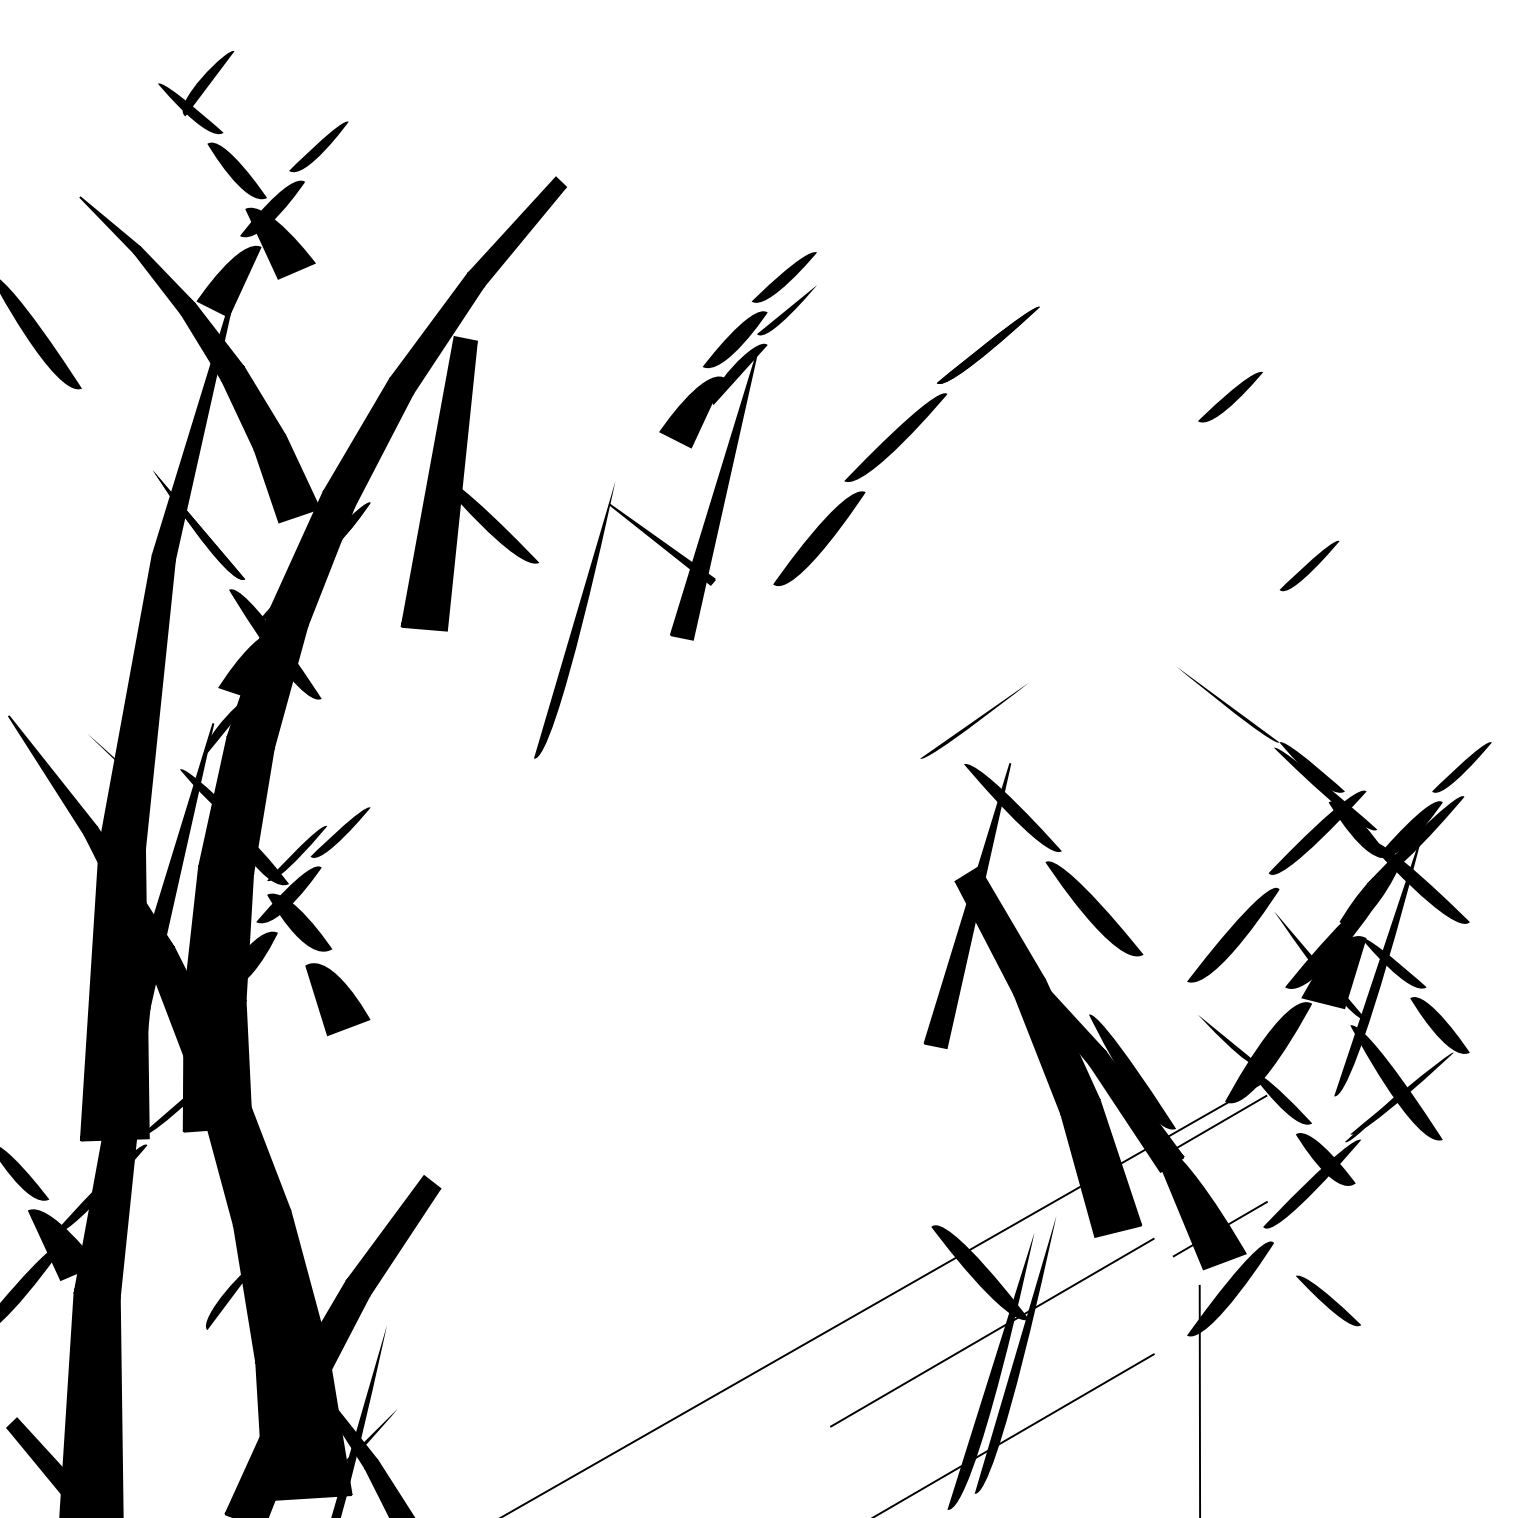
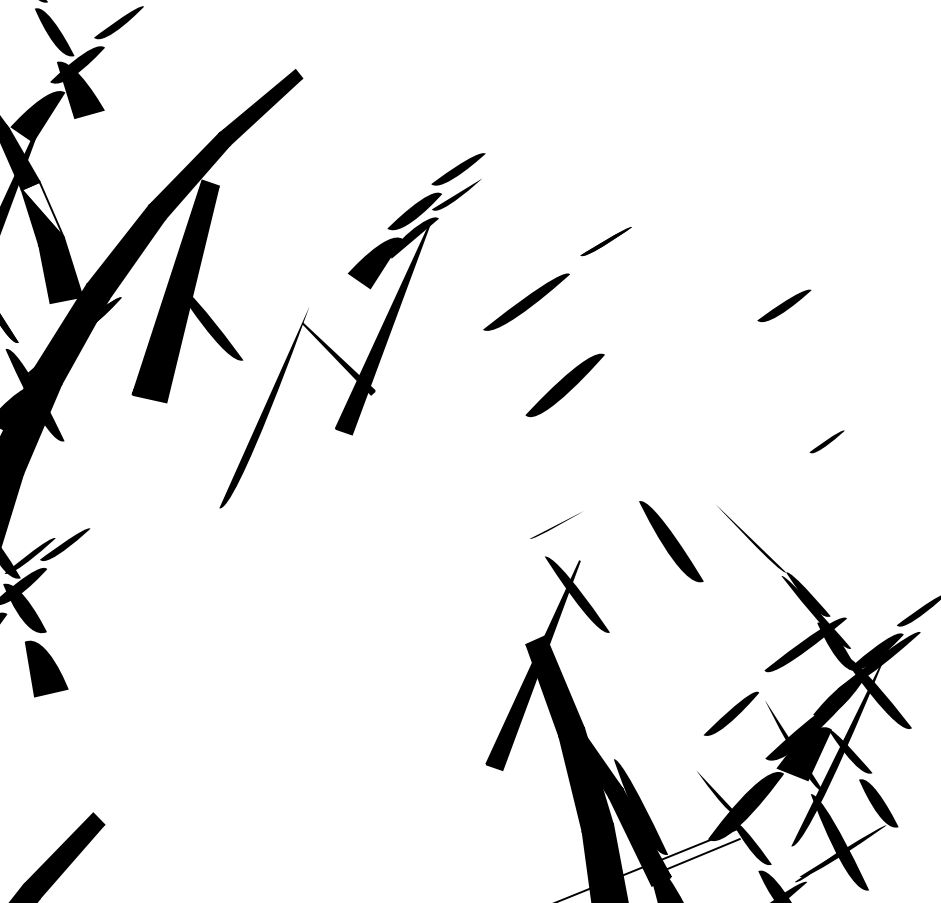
part: (988, 344) -> (606, 240), size x0.6
fill: (253, 401) -> (43, 208), removed
part: (819, 538) -> (565, 385), moved
part: (1309, 565) -> (827, 441), size x0.7
part: (973, 721) -> (556, 525), size x0.6
part: (1094, 908) -> (671, 541), moved
part: (1233, 934) -> (731, 713), size x0.7

